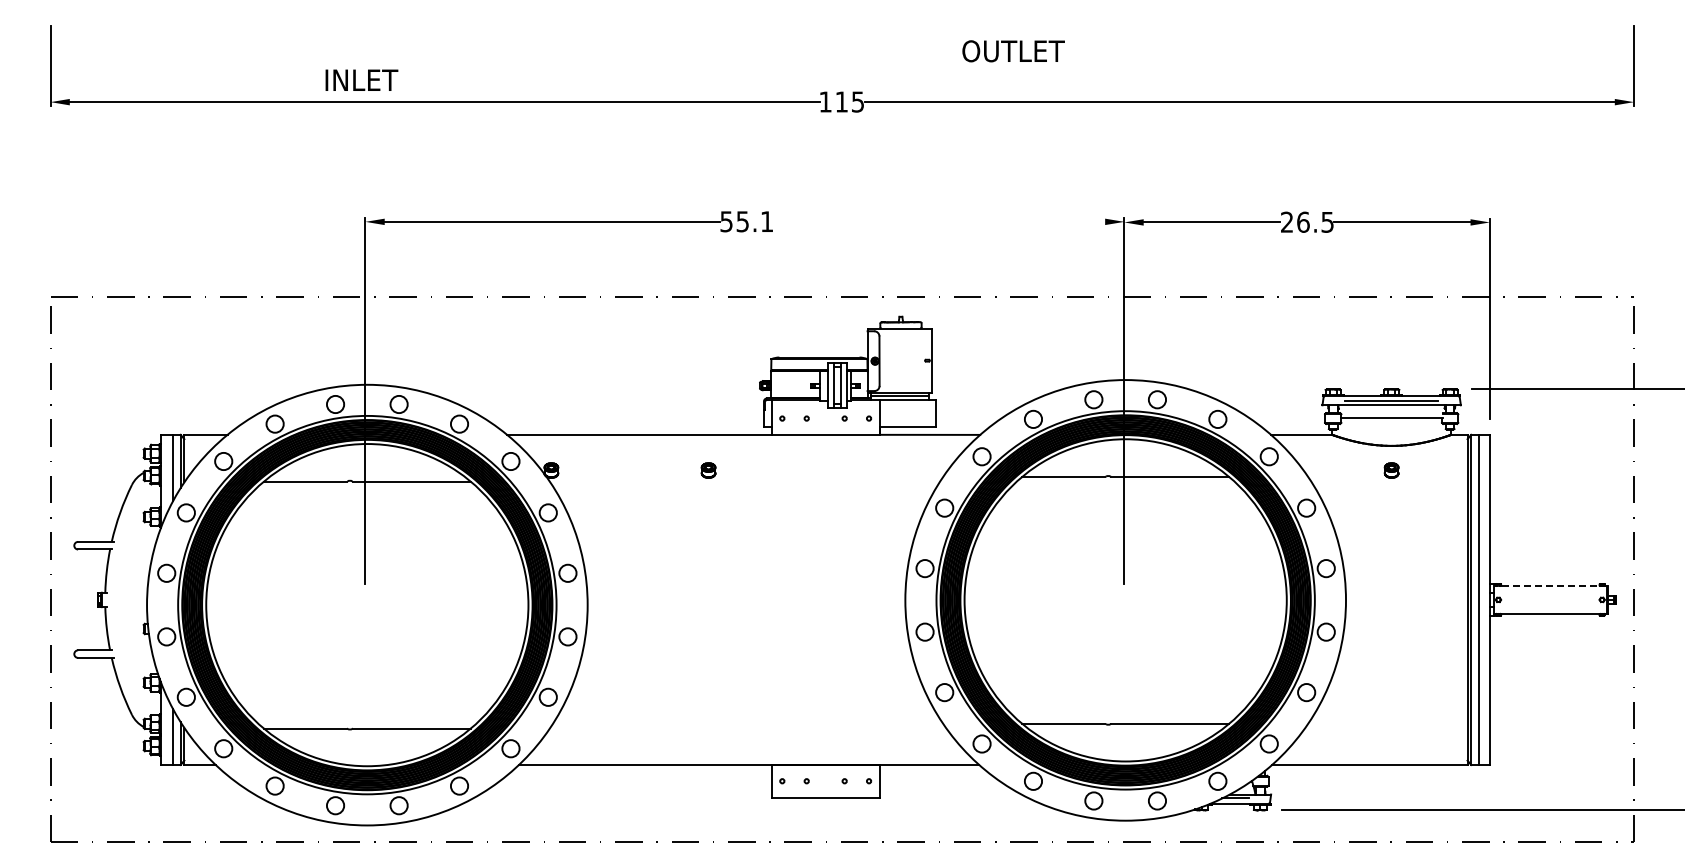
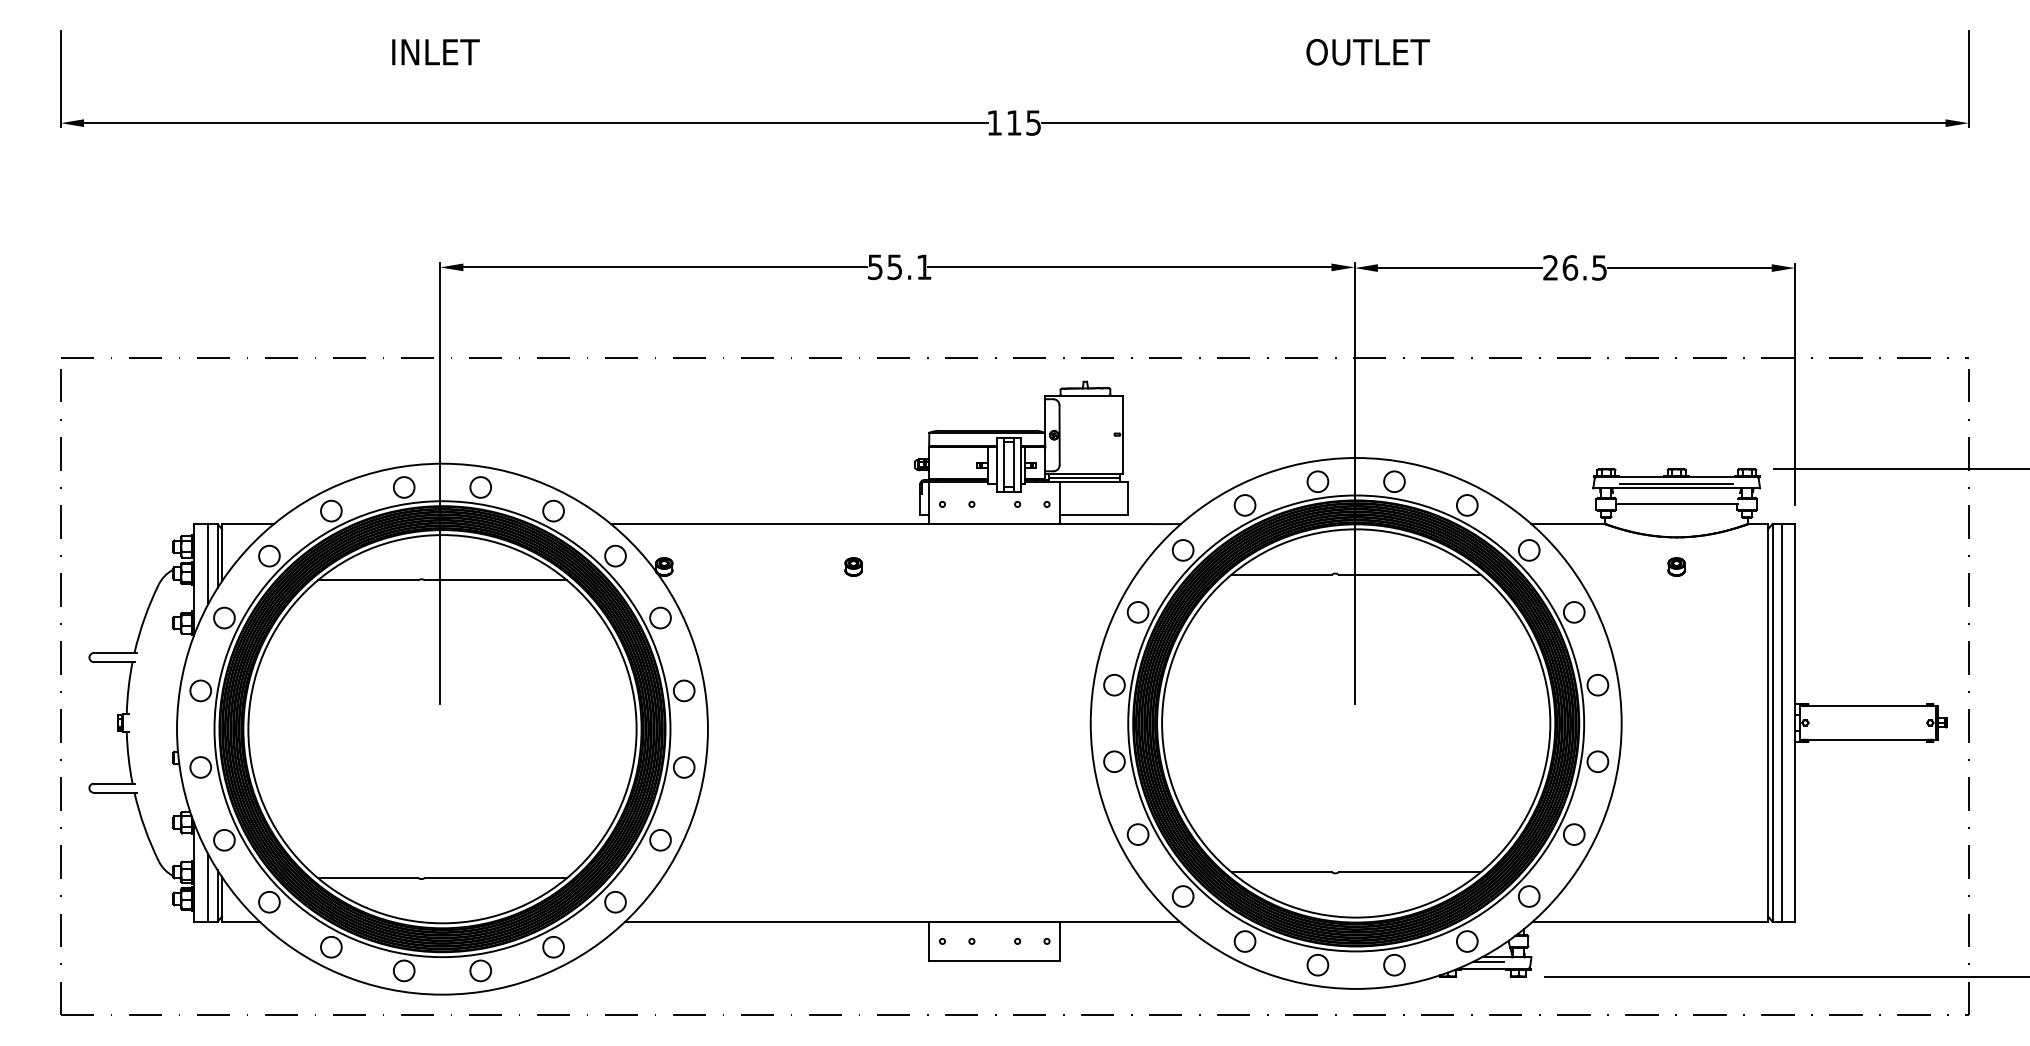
text: (1013, 51) -> (1368, 52), moved
text: (361, 79) -> (435, 51), moved
line: (937, 221) -> (1129, 266), added
line: (1551, 585) -> (1869, 705), dashed -> solid

